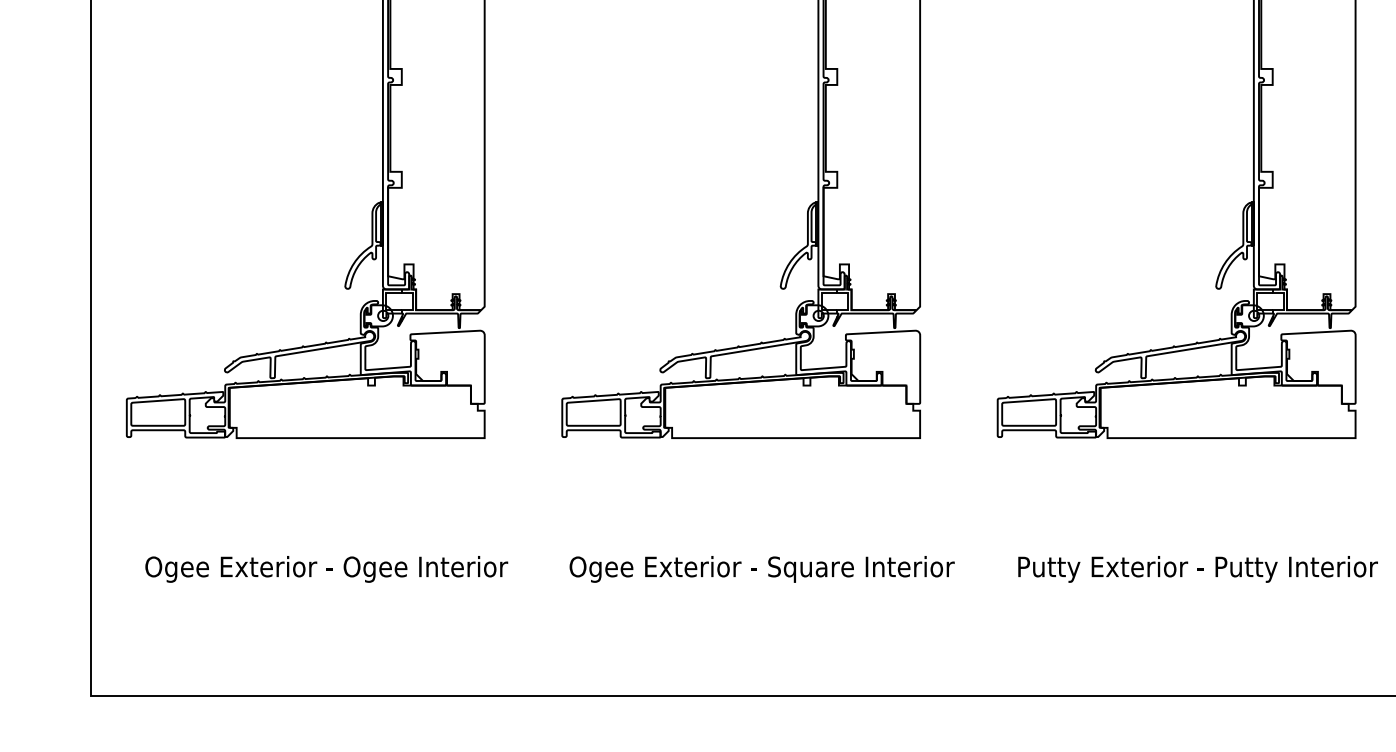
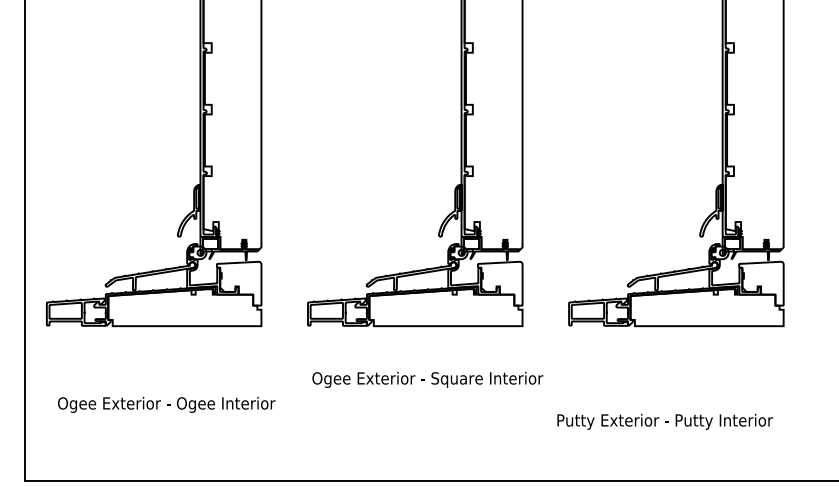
text: (761, 568) -> (427, 379), moved
text: (1196, 568) -> (664, 421), moved

